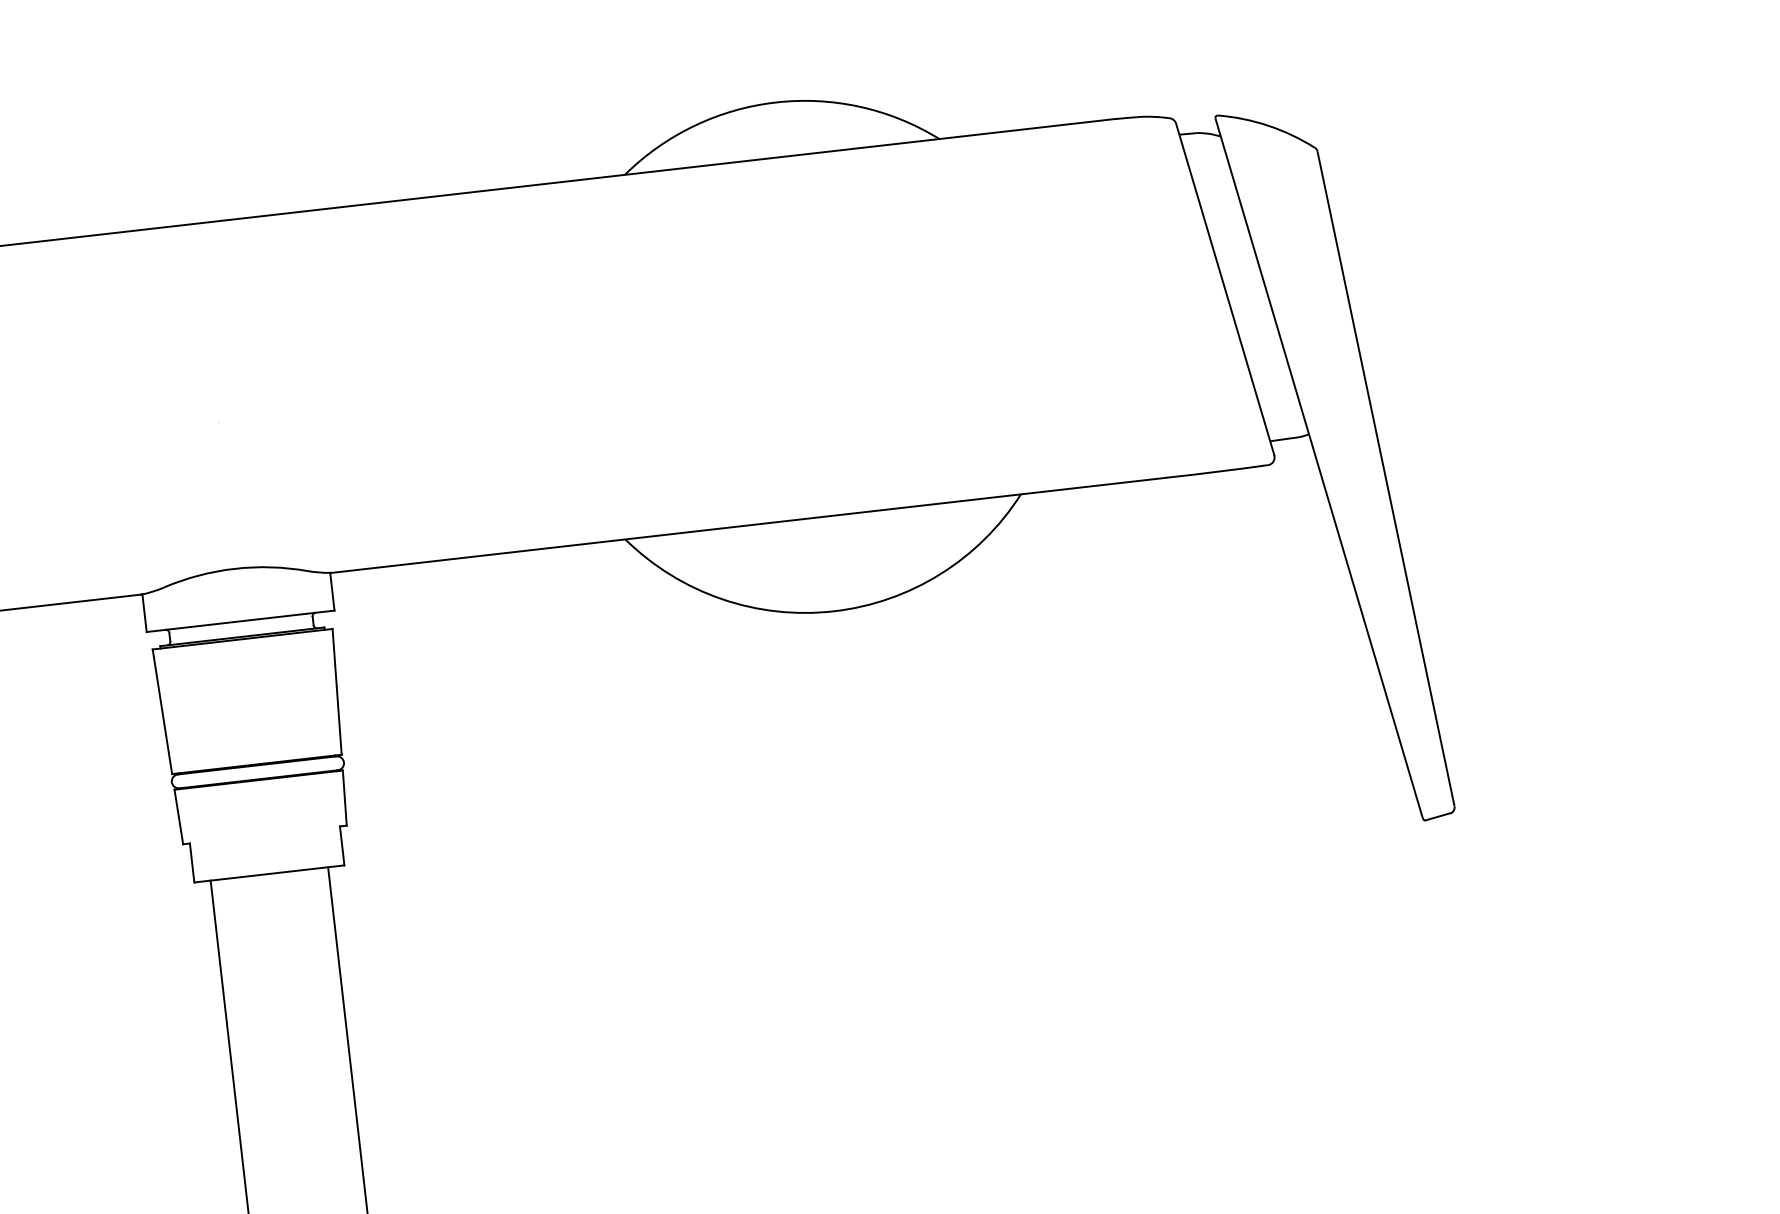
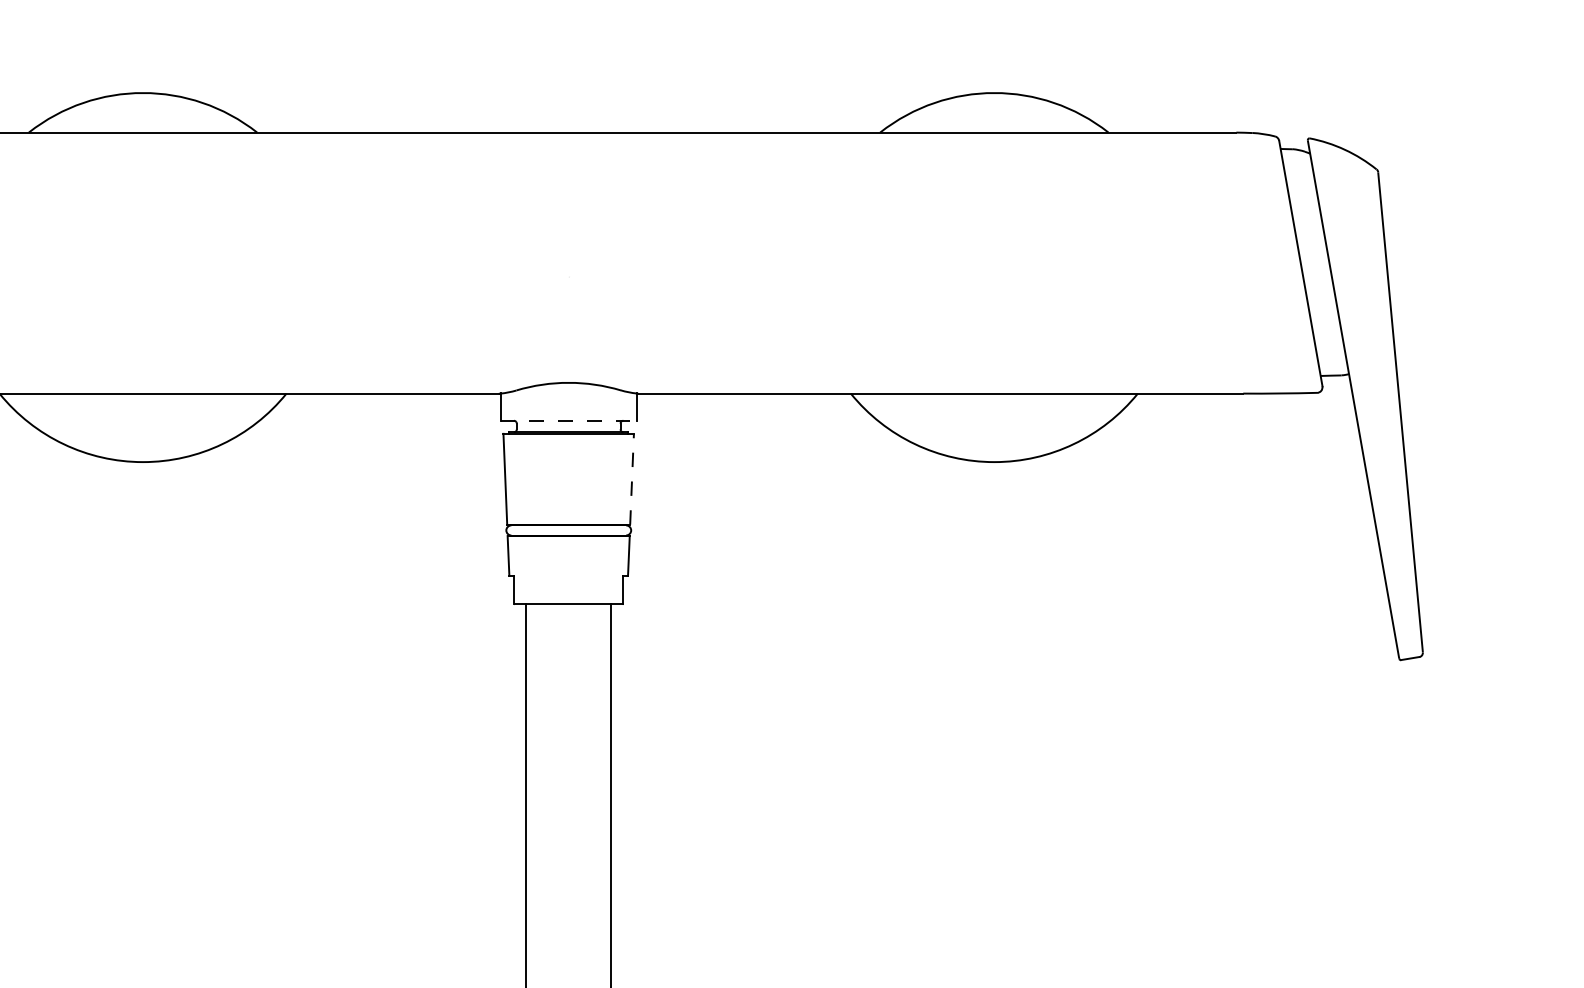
line: (241, 620) -> (569, 420), solid -> dashed
line: (337, 690) -> (632, 478), solid -> dashed

